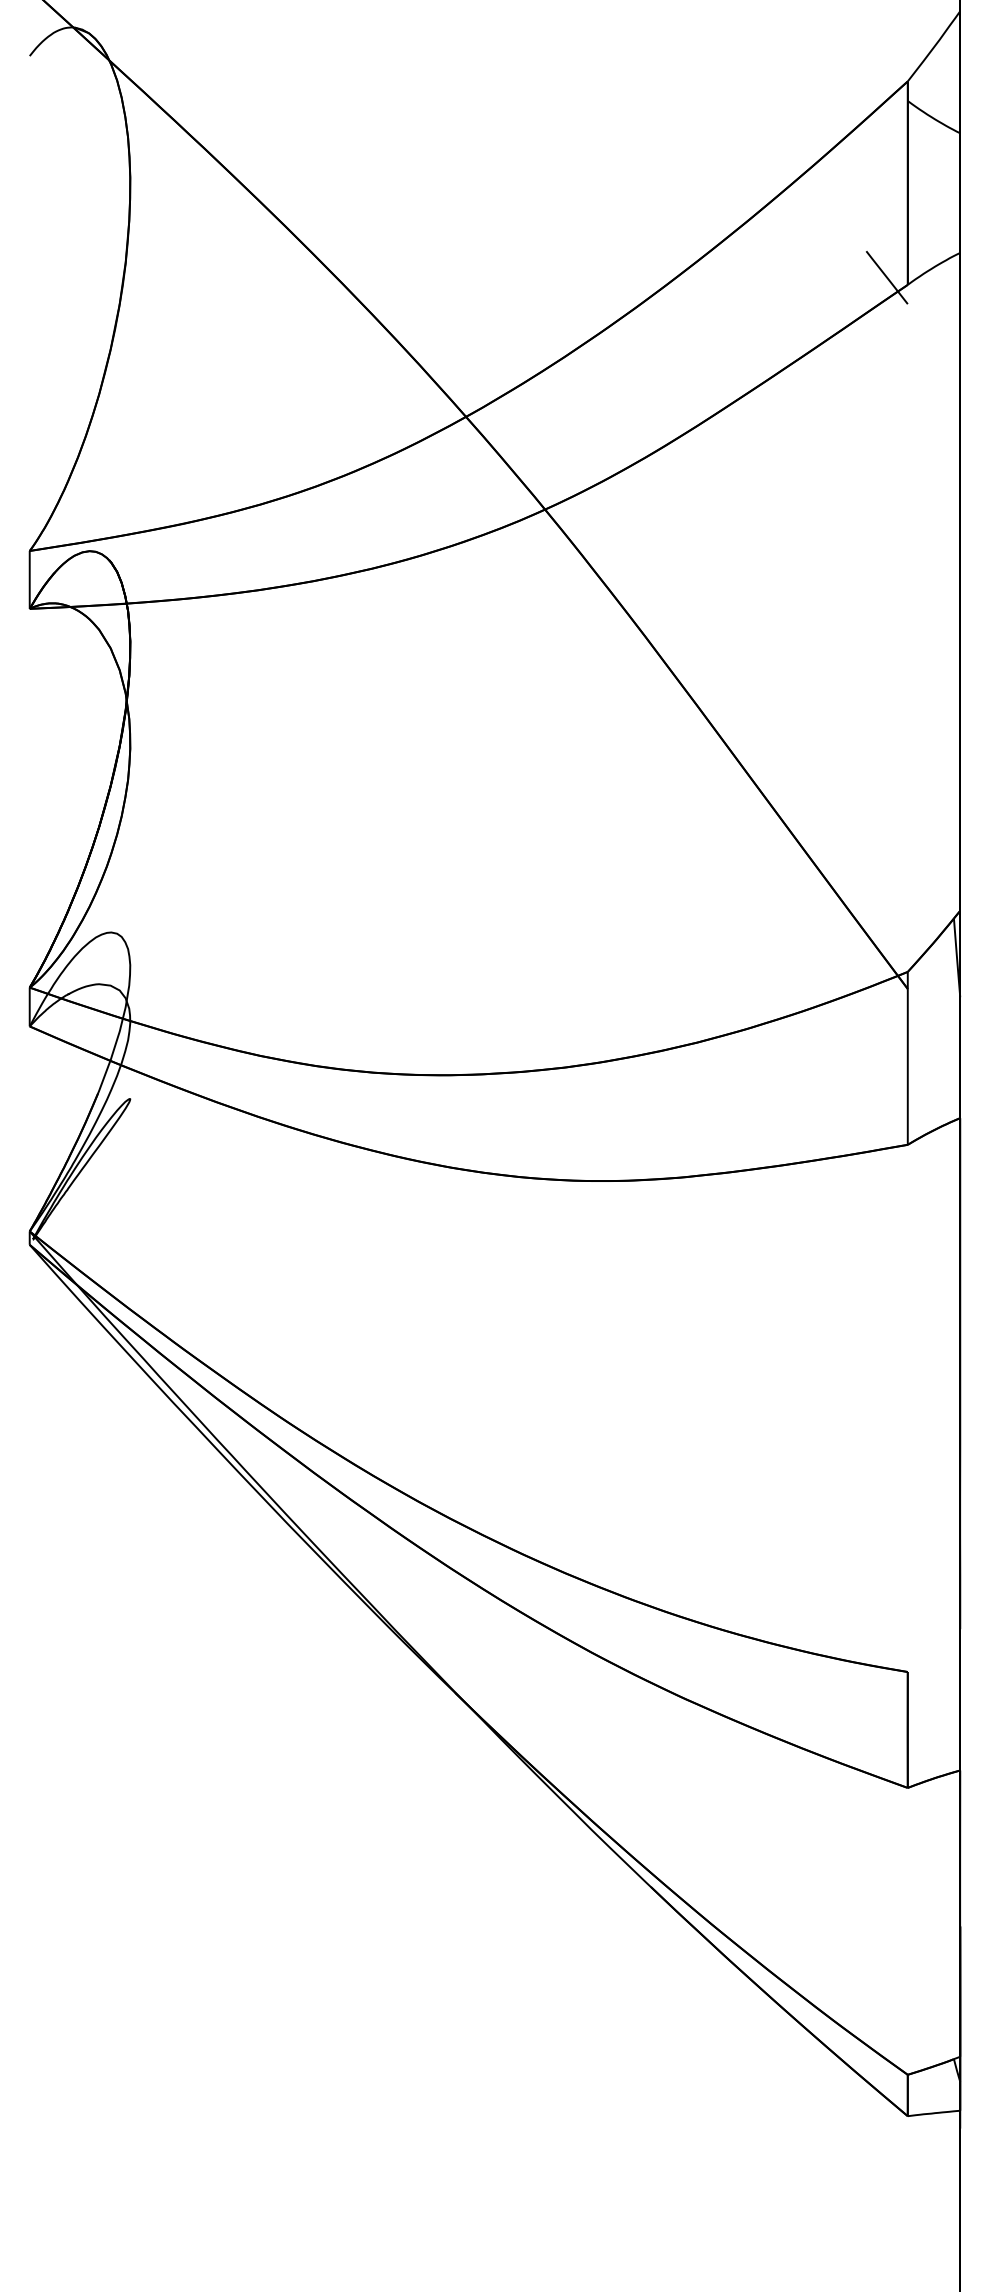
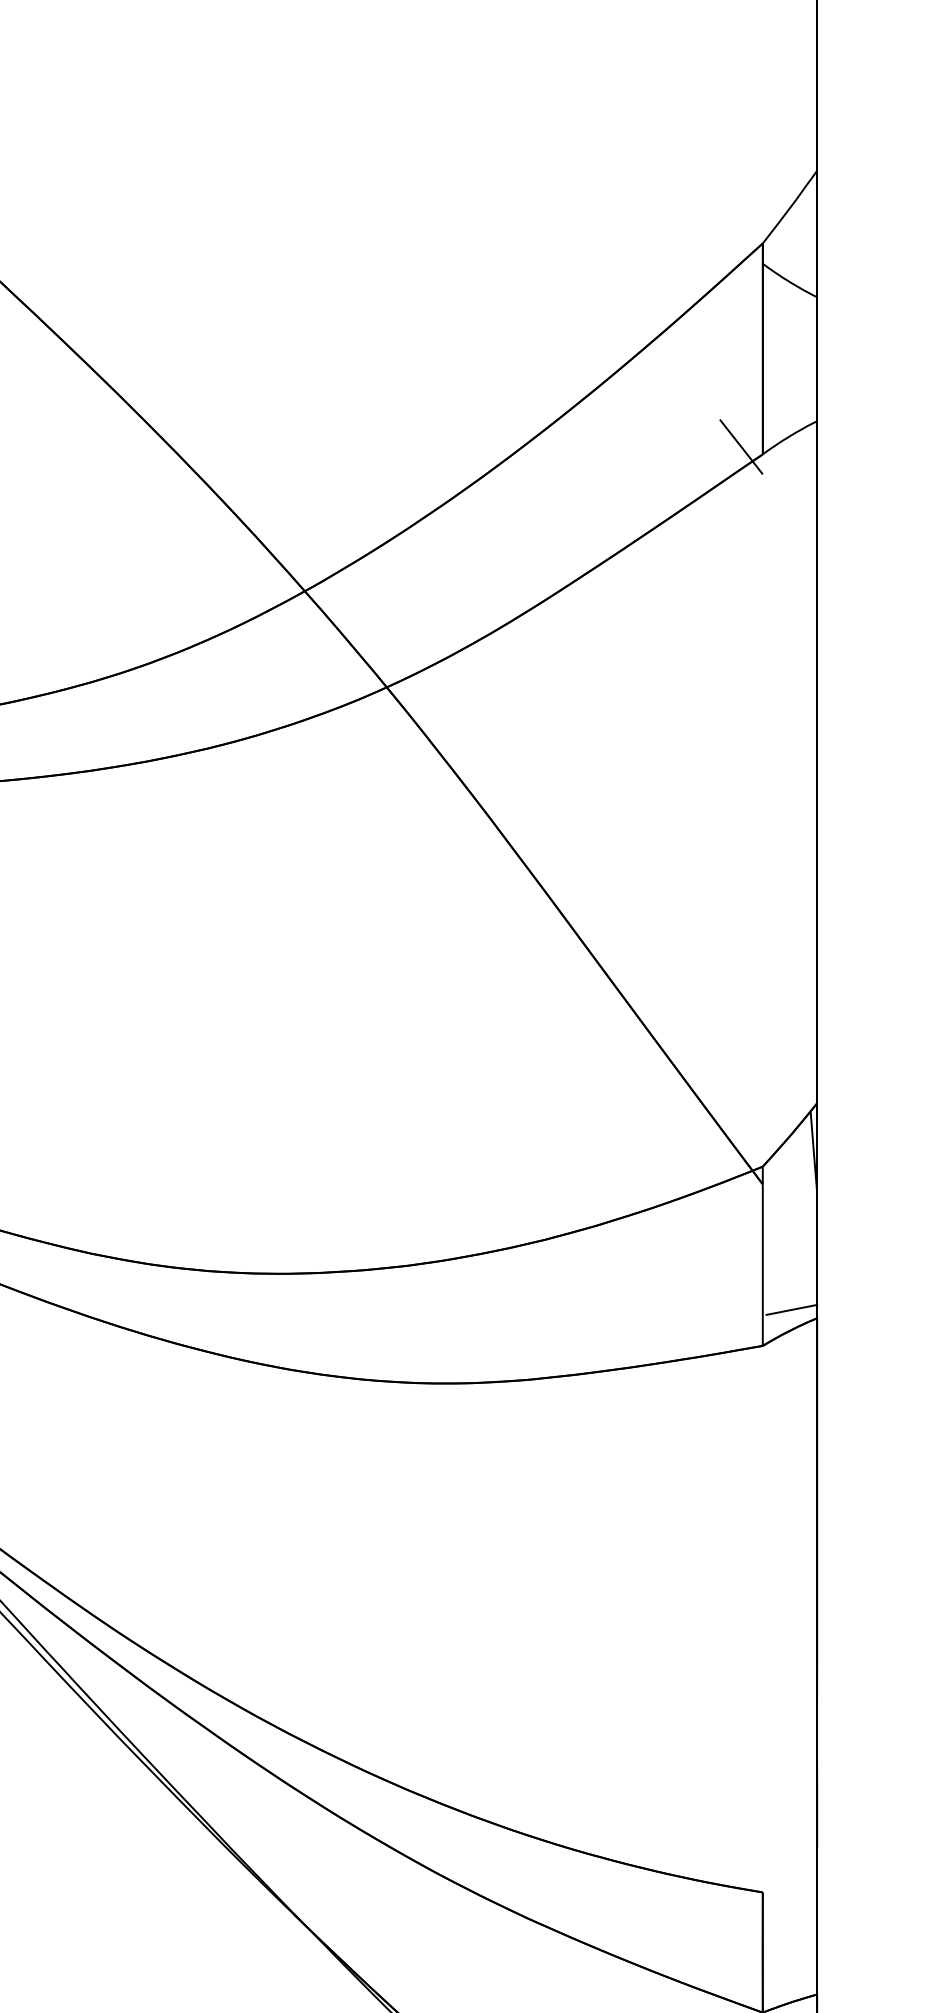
line: (935, 1109) -> (791, 1309), added

